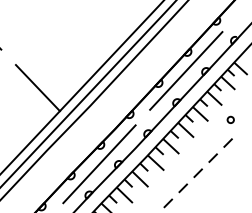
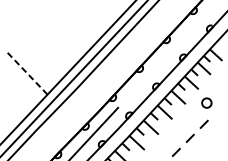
line: (186, 70) -> (165, 56), removed
line: (37, 88) -> (26, 73), solid -> dashed
circle: (230, 119) -> (206, 102), size x1.6

